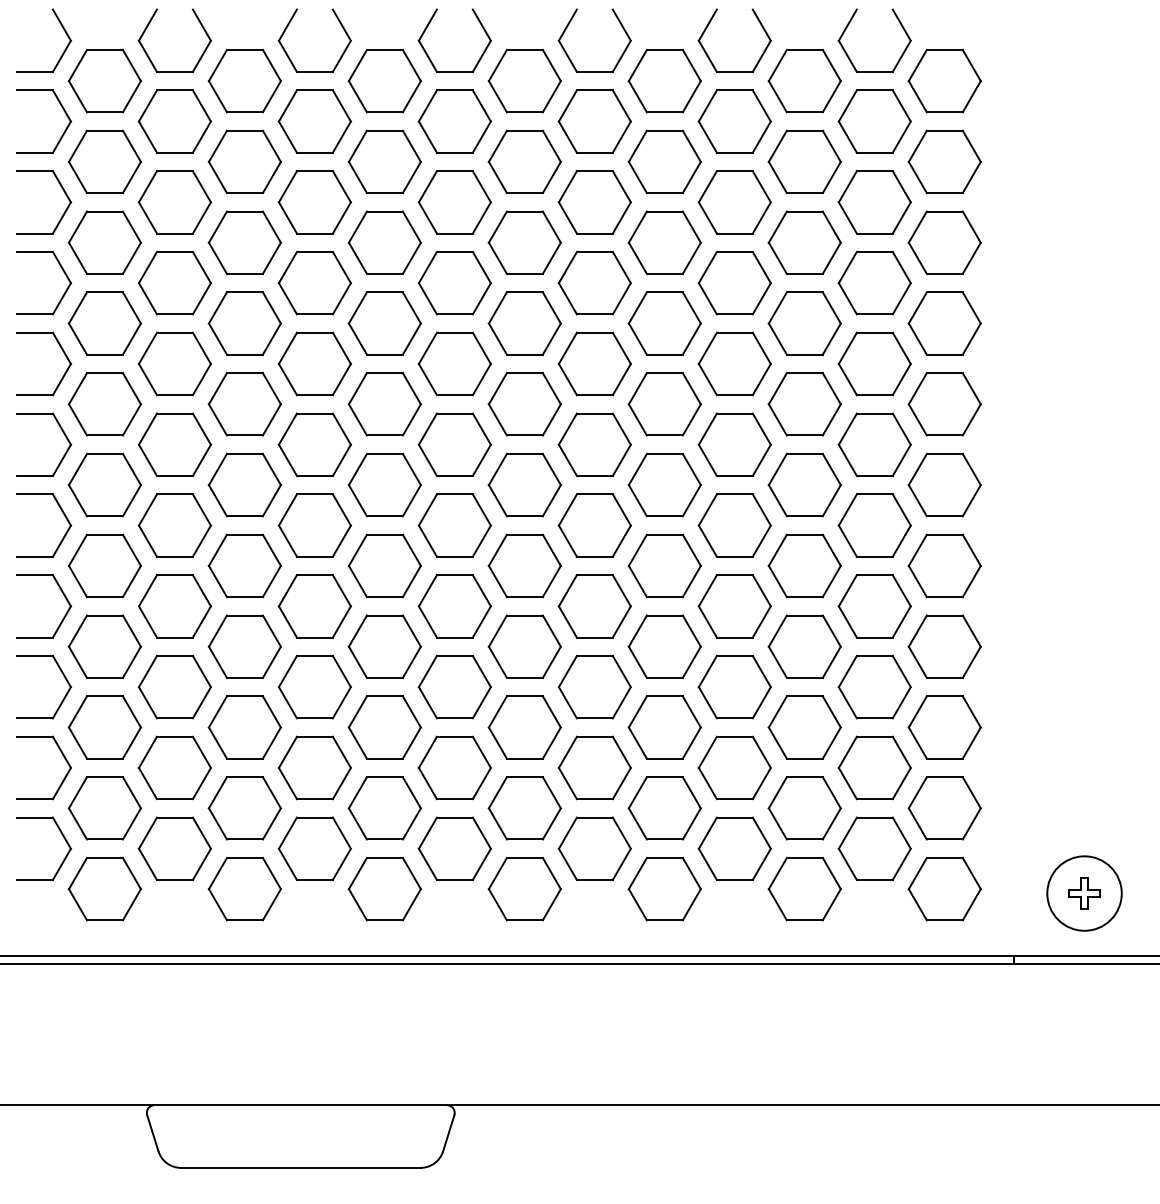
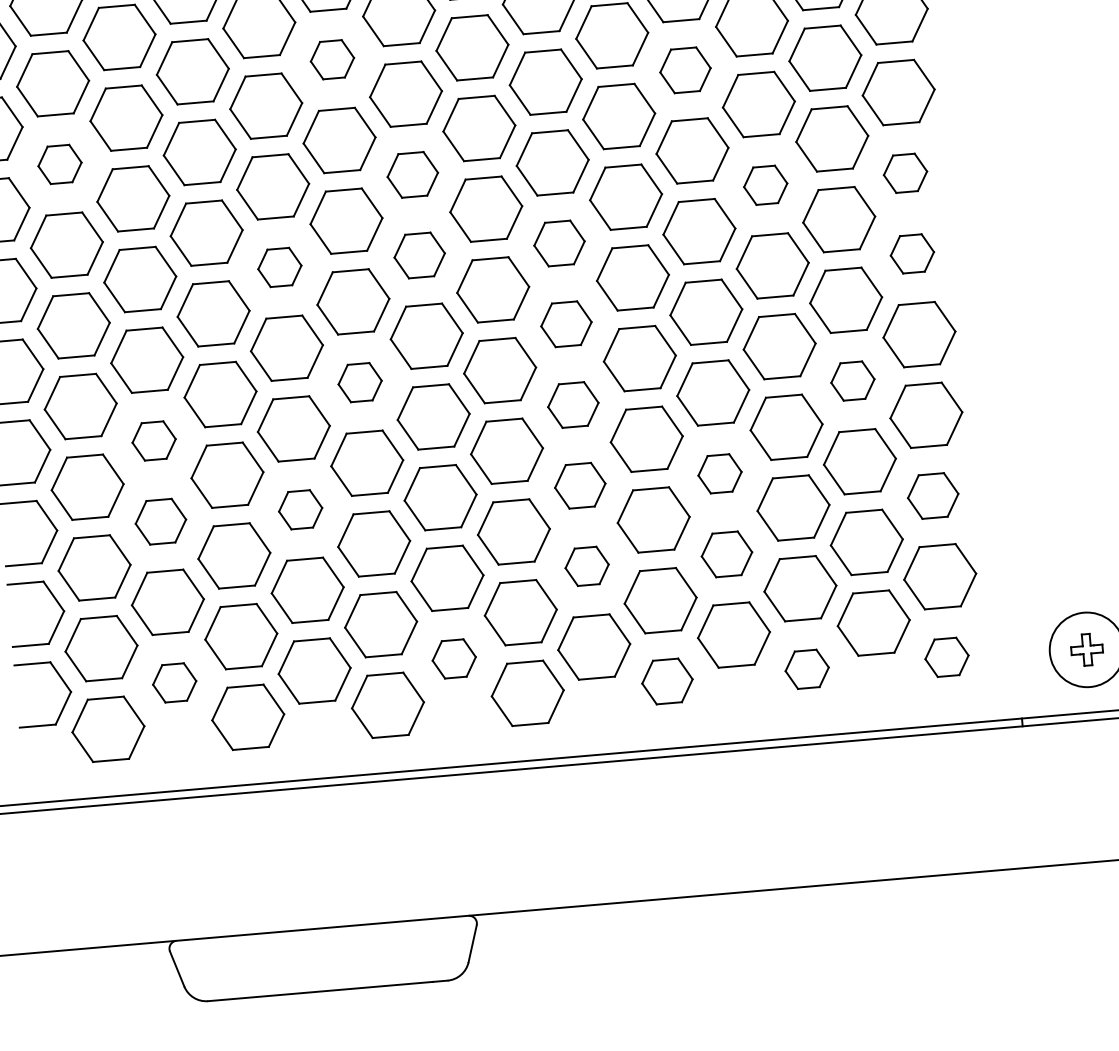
part: (384, 242) -> (332, 59), size x0.6
part: (734, 283) -> (685, 70), size x0.7
part: (104, 323) -> (59, 164), size x0.6
part: (454, 363) -> (412, 174), size x0.7
part: (804, 404) -> (765, 185), size x0.6
part: (944, 404) -> (905, 173), size x0.6
part: (314, 444) -> (279, 267), size x0.6
part: (454, 444) -> (419, 255), size x0.7
part: (594, 444) -> (559, 243), size x0.7
part: (944, 484) -> (912, 253), size x0.6
part: (594, 525) -> (566, 324), size x0.7
part: (384, 565) -> (359, 382), size x0.6
part: (174, 606) -> (153, 441), size x0.6
part: (594, 606) -> (573, 405), size x0.7
part: (874, 606) -> (852, 381), size x0.6
part: (174, 687) -> (160, 522), size x0.7
part: (314, 687) -> (300, 510), size x0.6
part: (594, 687) -> (580, 486), size x0.7
part: (734, 687) -> (719, 474), size x0.6
part: (944, 727) -> (932, 496), size x0.7
part: (594, 767) -> (586, 565), size x0.6
part: (734, 767) -> (726, 553), size x0.7
part: (174, 848) -> (174, 682), size x0.6
part: (454, 848) -> (454, 658), size x0.6
part: (804, 888) -> (806, 668), size x0.6
part: (944, 888) -> (946, 656), size x0.6
part: (664, 889) -> (667, 681), size x0.7

